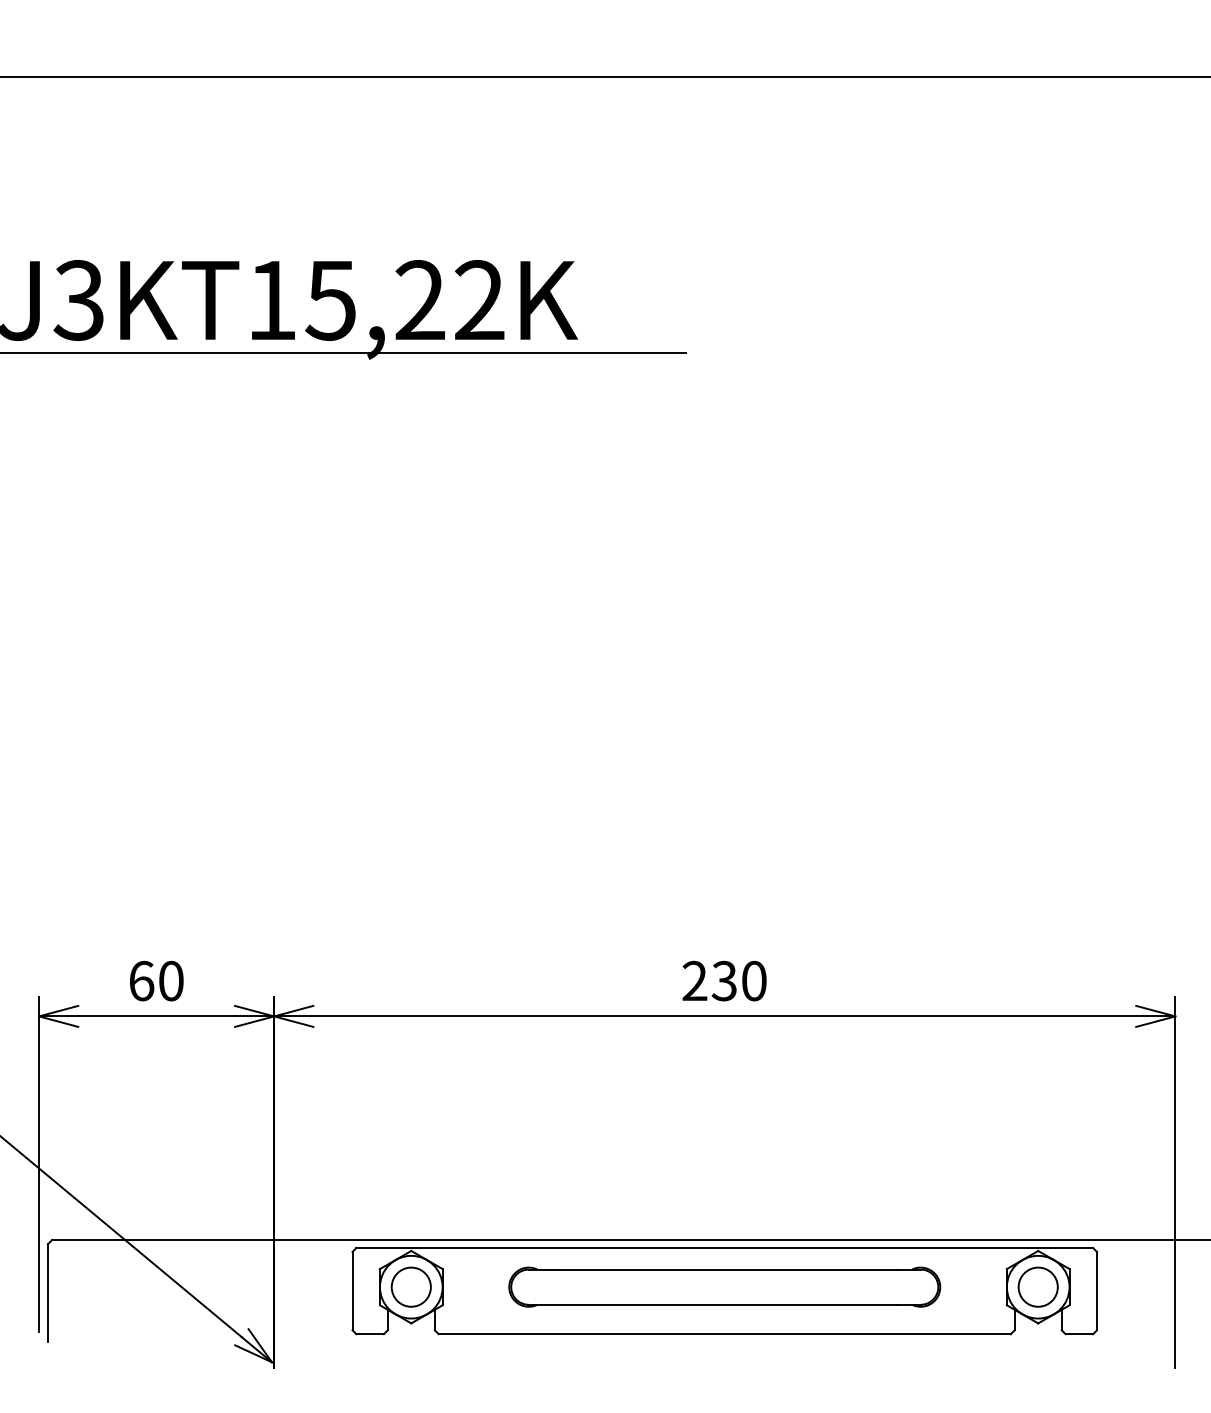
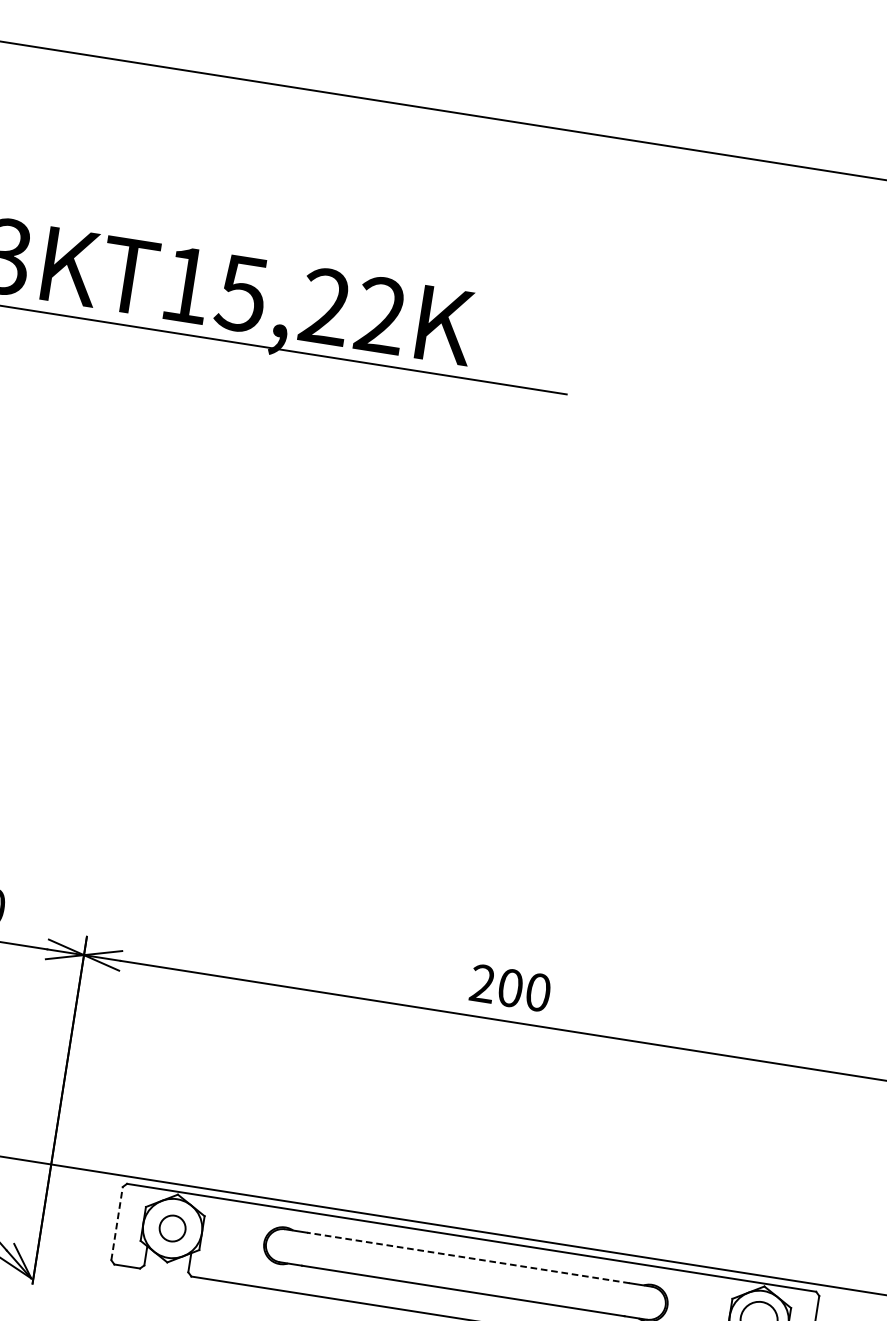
text: (723, 981) -> (509, 988), 230 -> 200
line: (724, 1269) -> (468, 1257), solid -> dashed
circle: (410, 1286) -> (171, 1227), size x0.7
line: (352, 1290) -> (117, 1223), solid -> dashed

